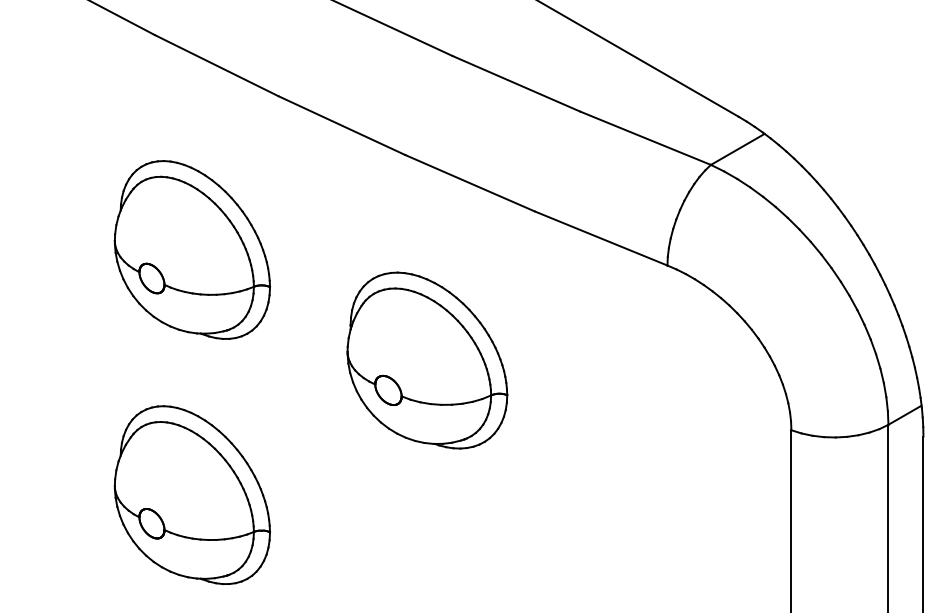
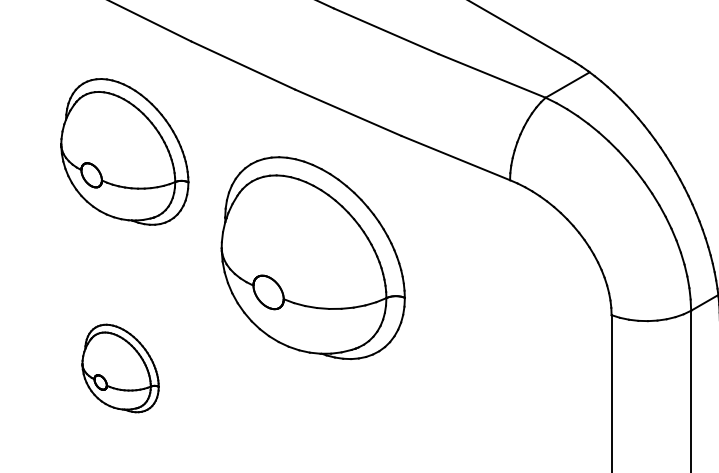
part: (191, 249) -> (124, 151), moved
part: (427, 360) -> (313, 258), size x1.4
part: (191, 495) -> (119, 368), size x0.6

